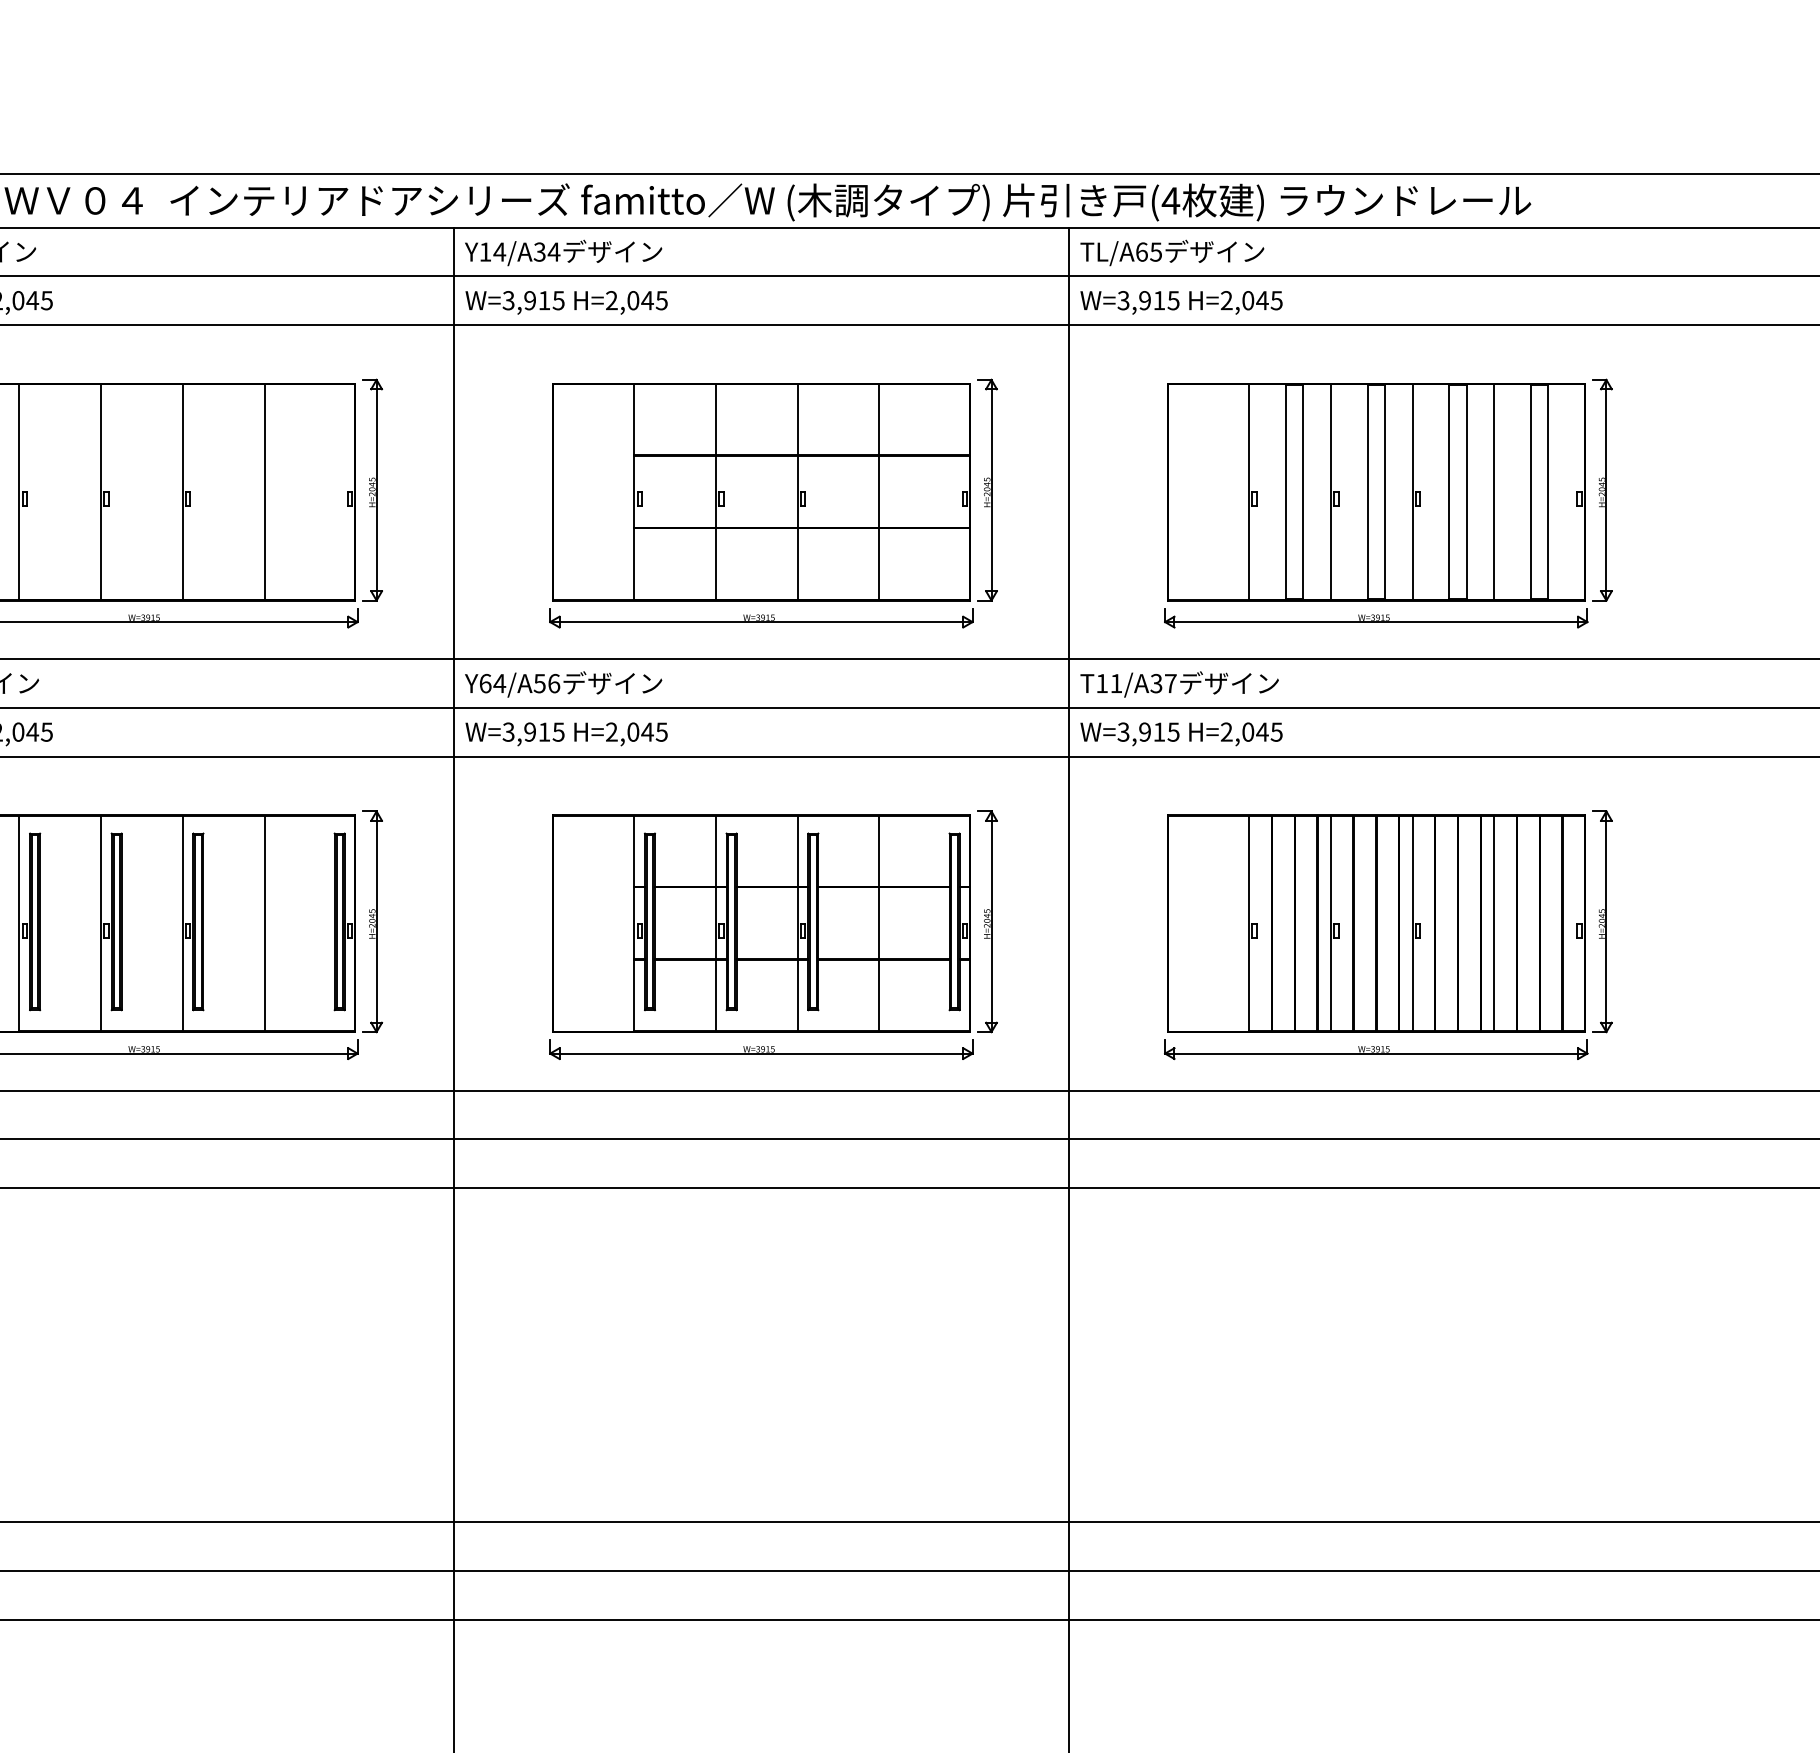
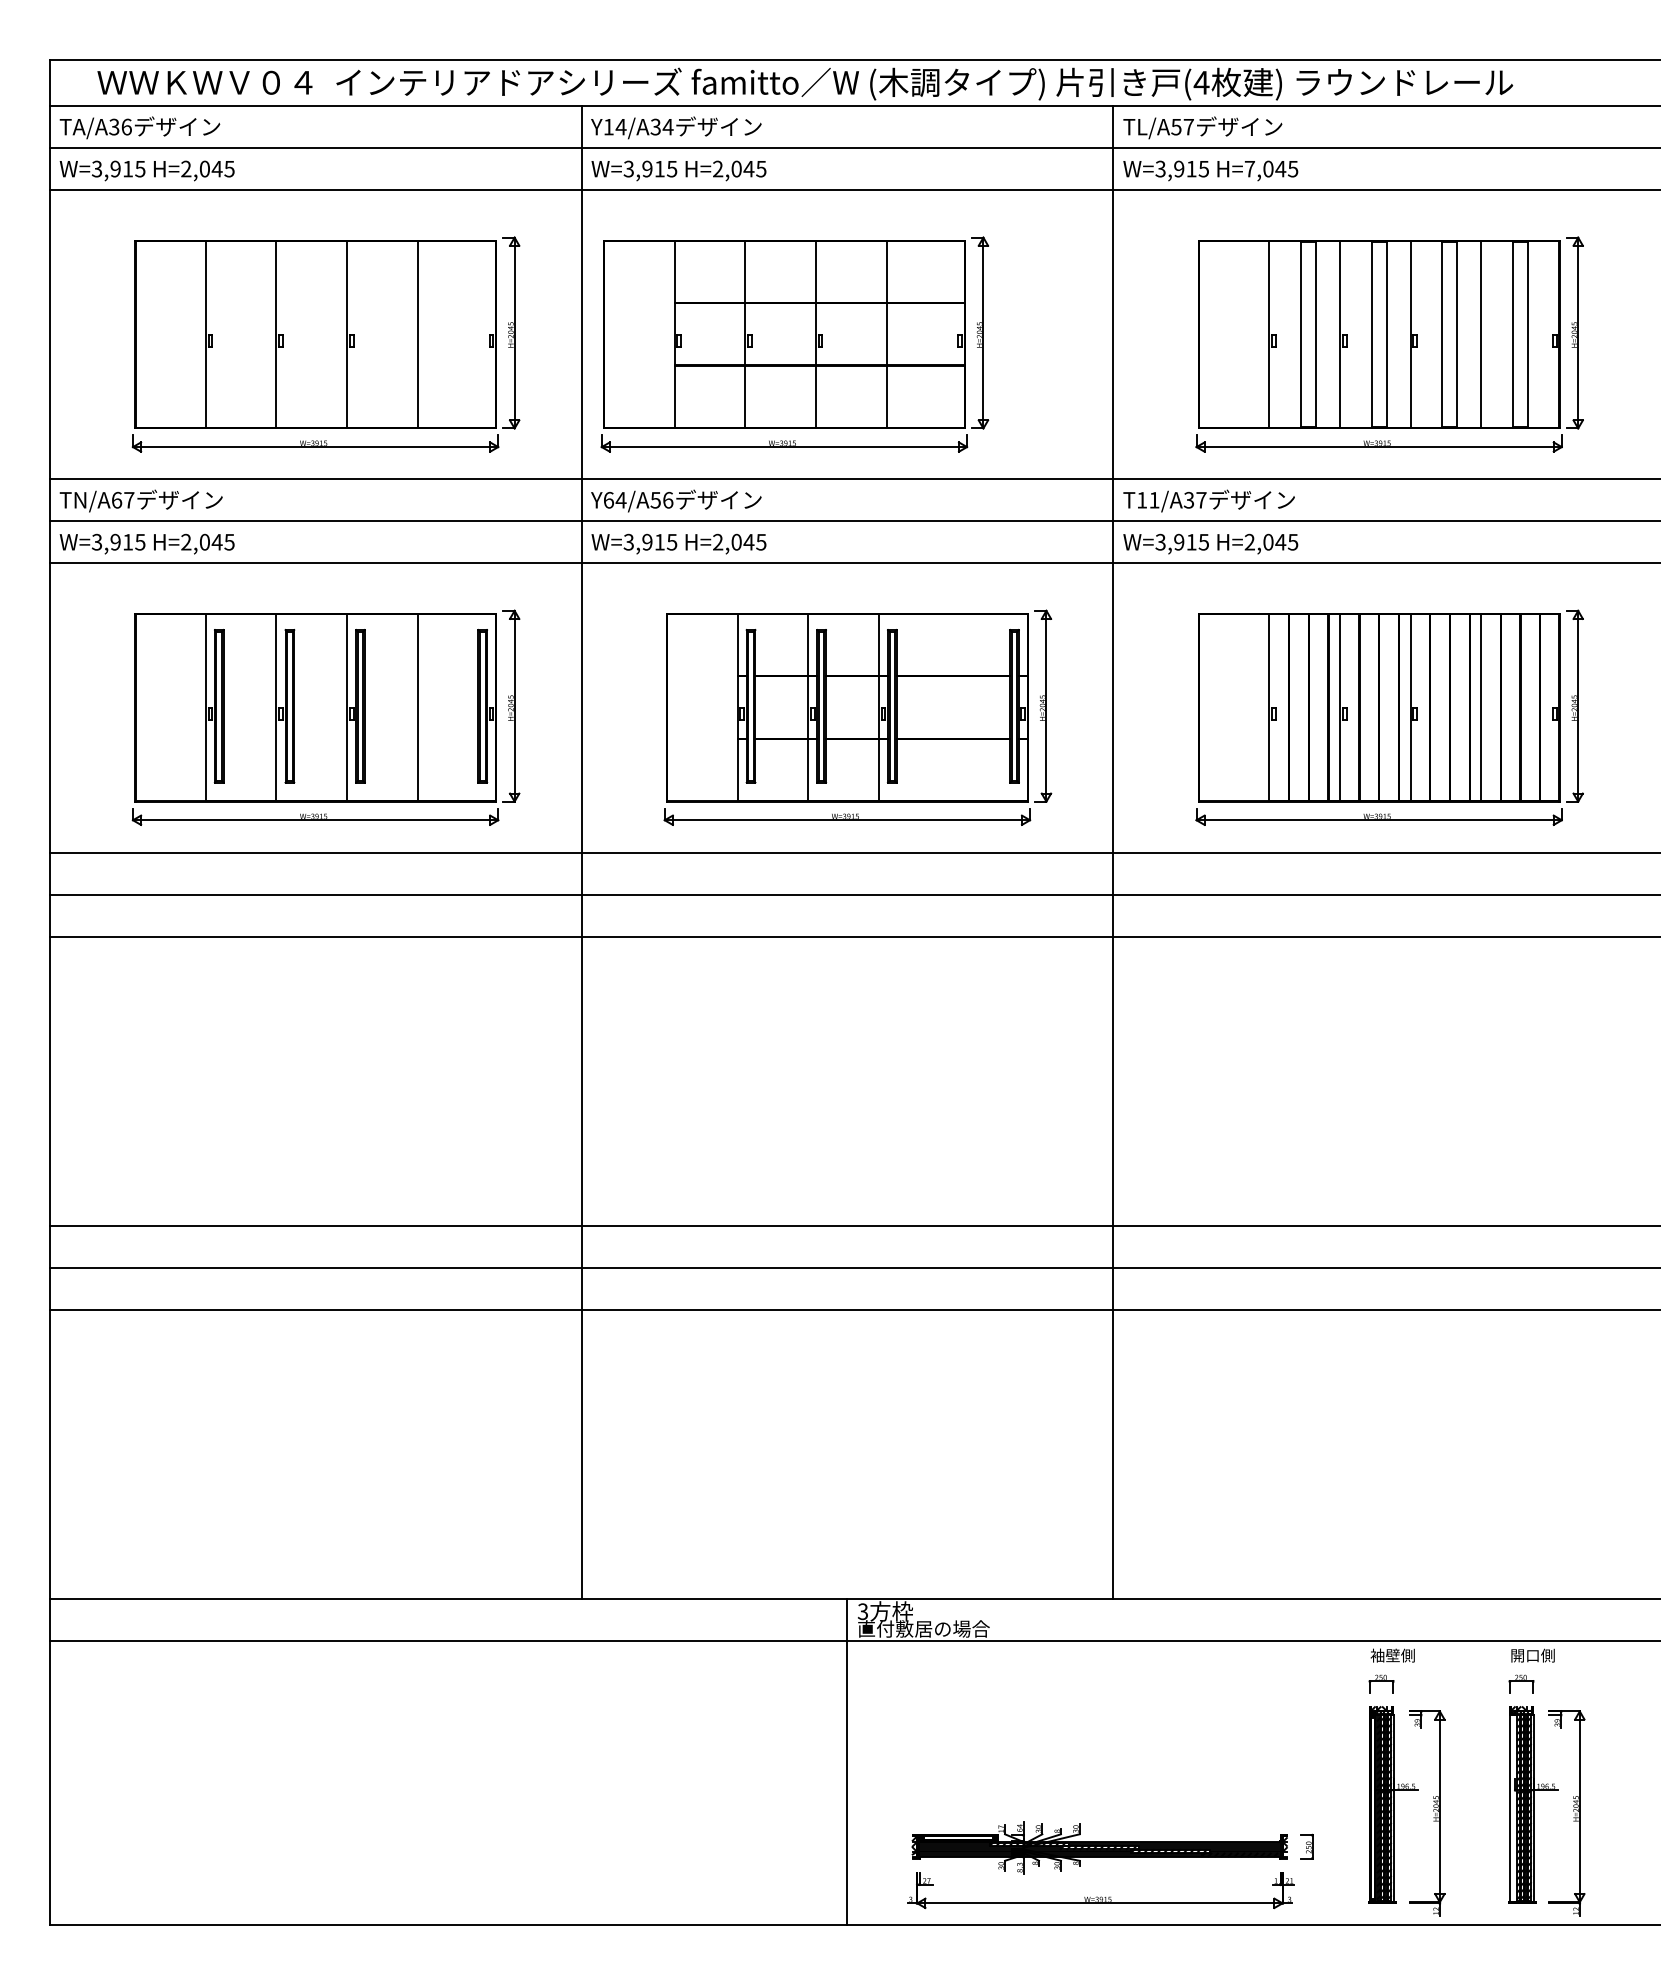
text: (1148, 251) -> (1182, 126), TL/A65 -> TL/A57
text: (1226, 299) -> (1249, 168), H=2,045 -> H=7,045
part: (773, 503) -> (794, 344), moved
line: (879, 923) -> (949, 707), removed

